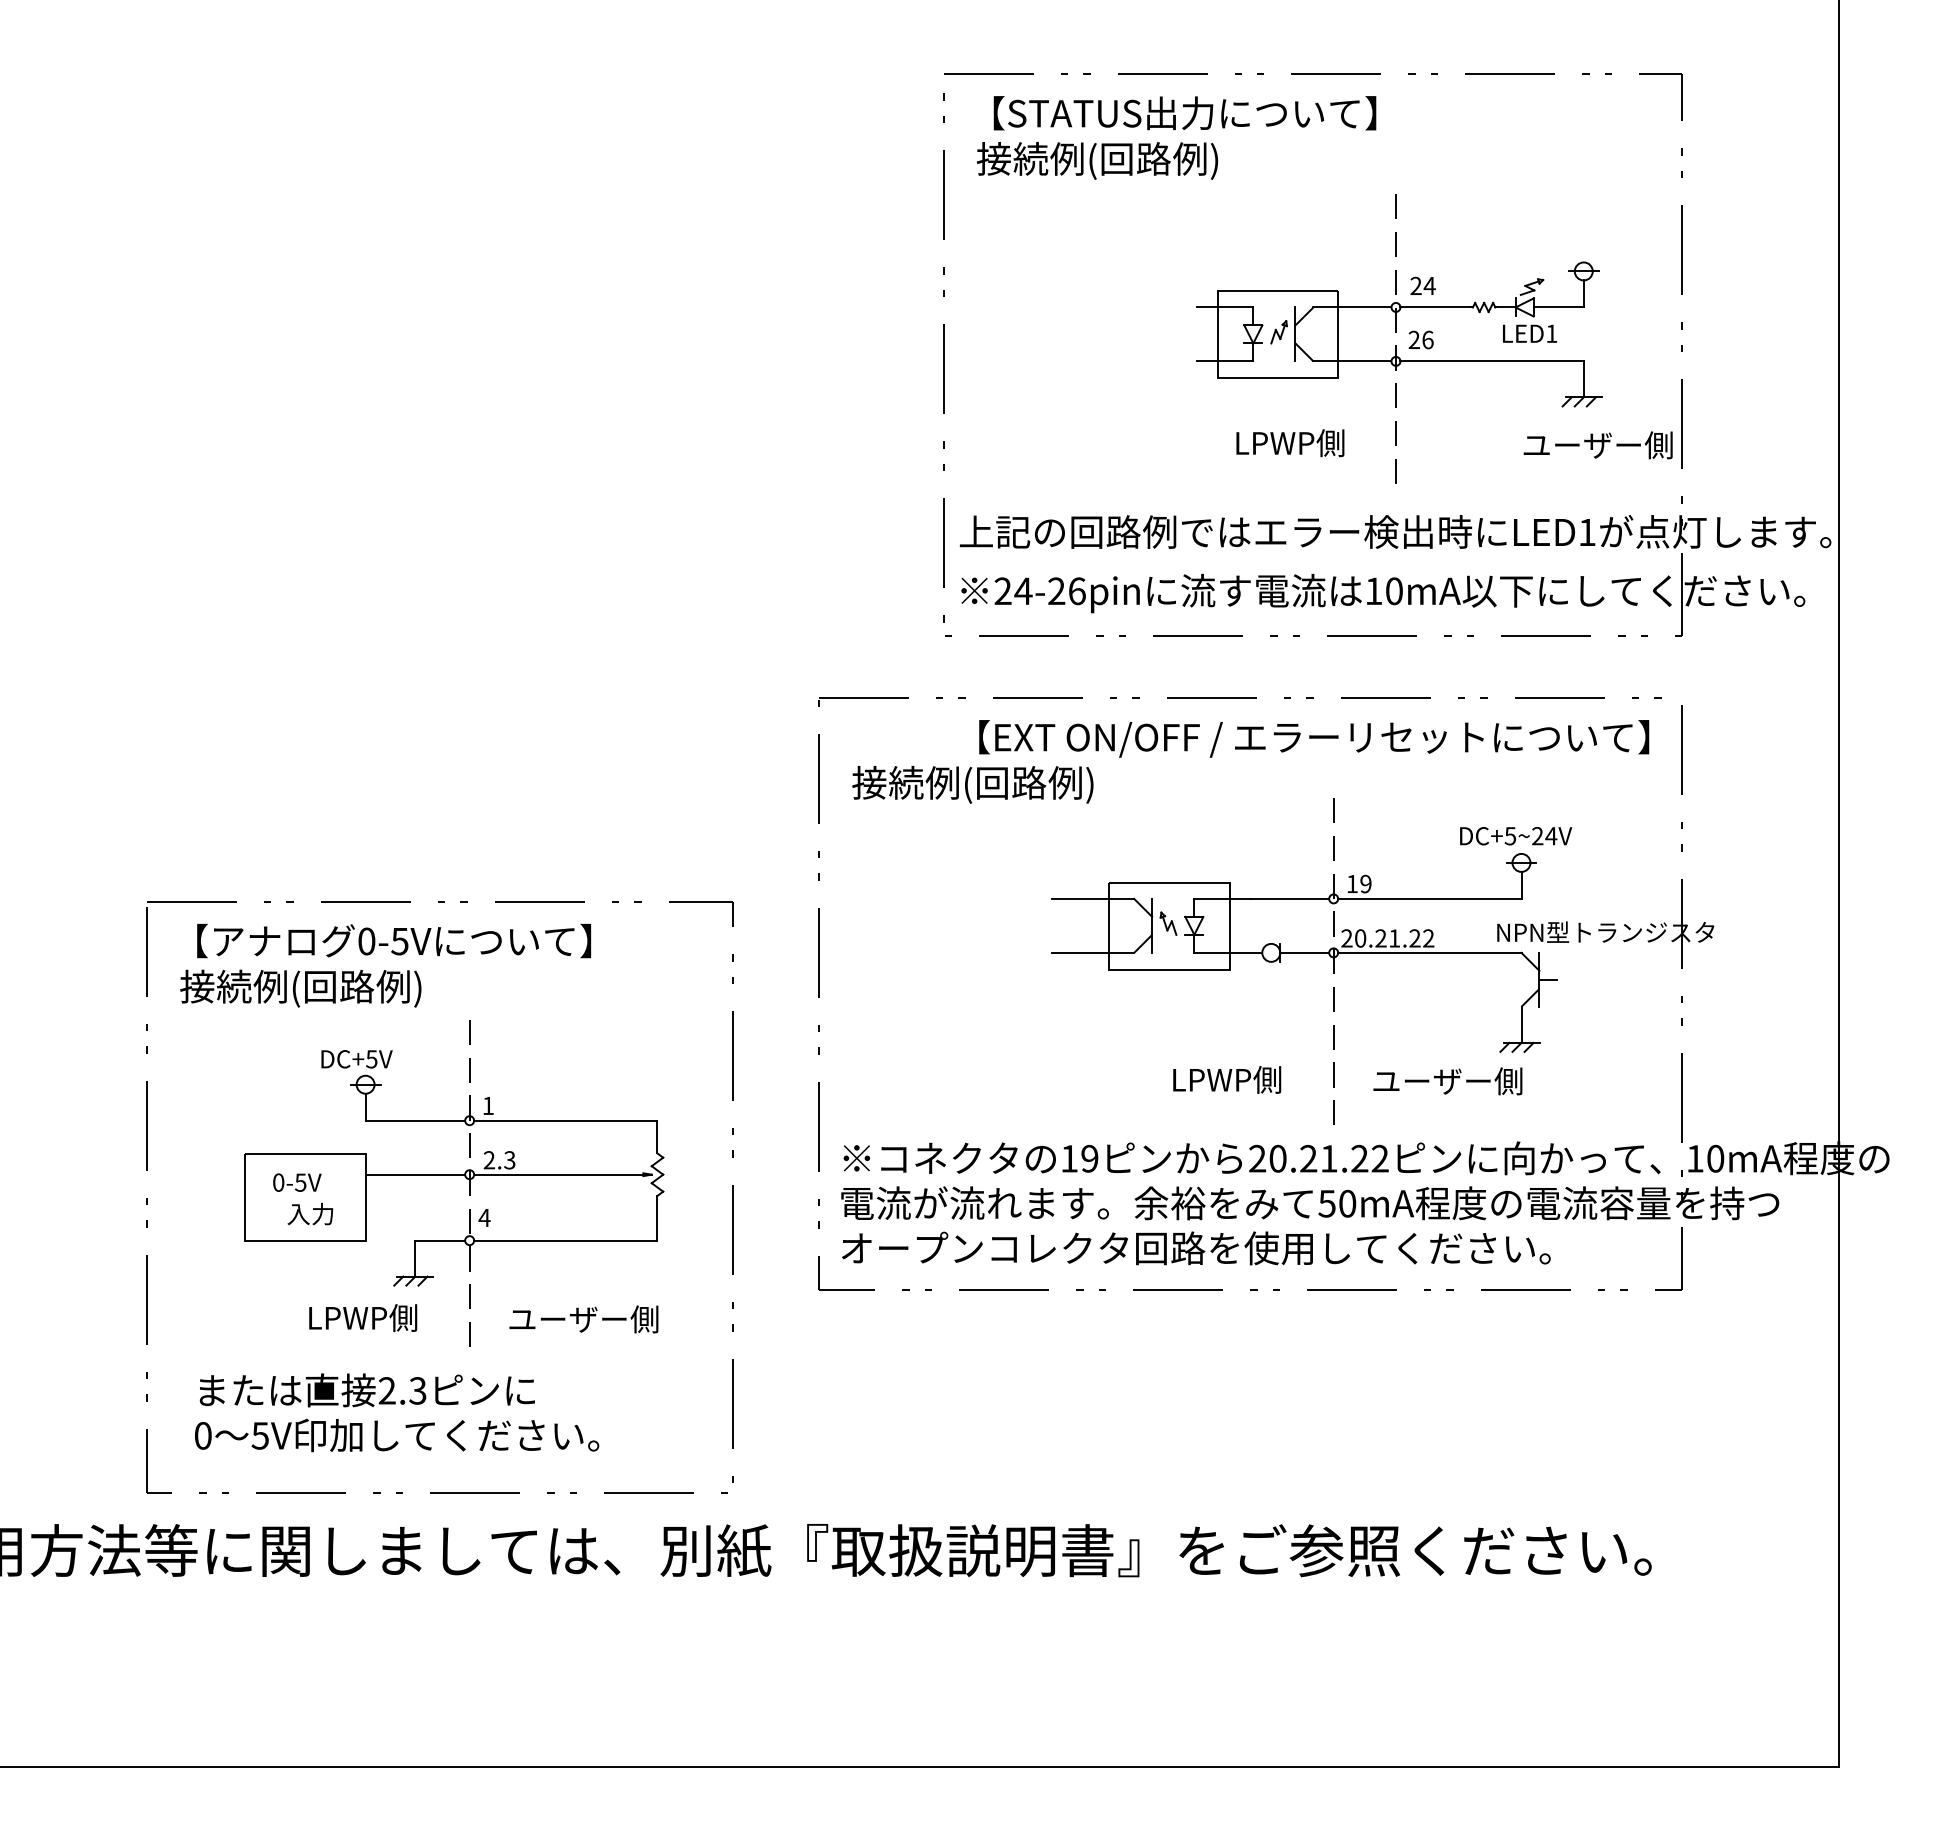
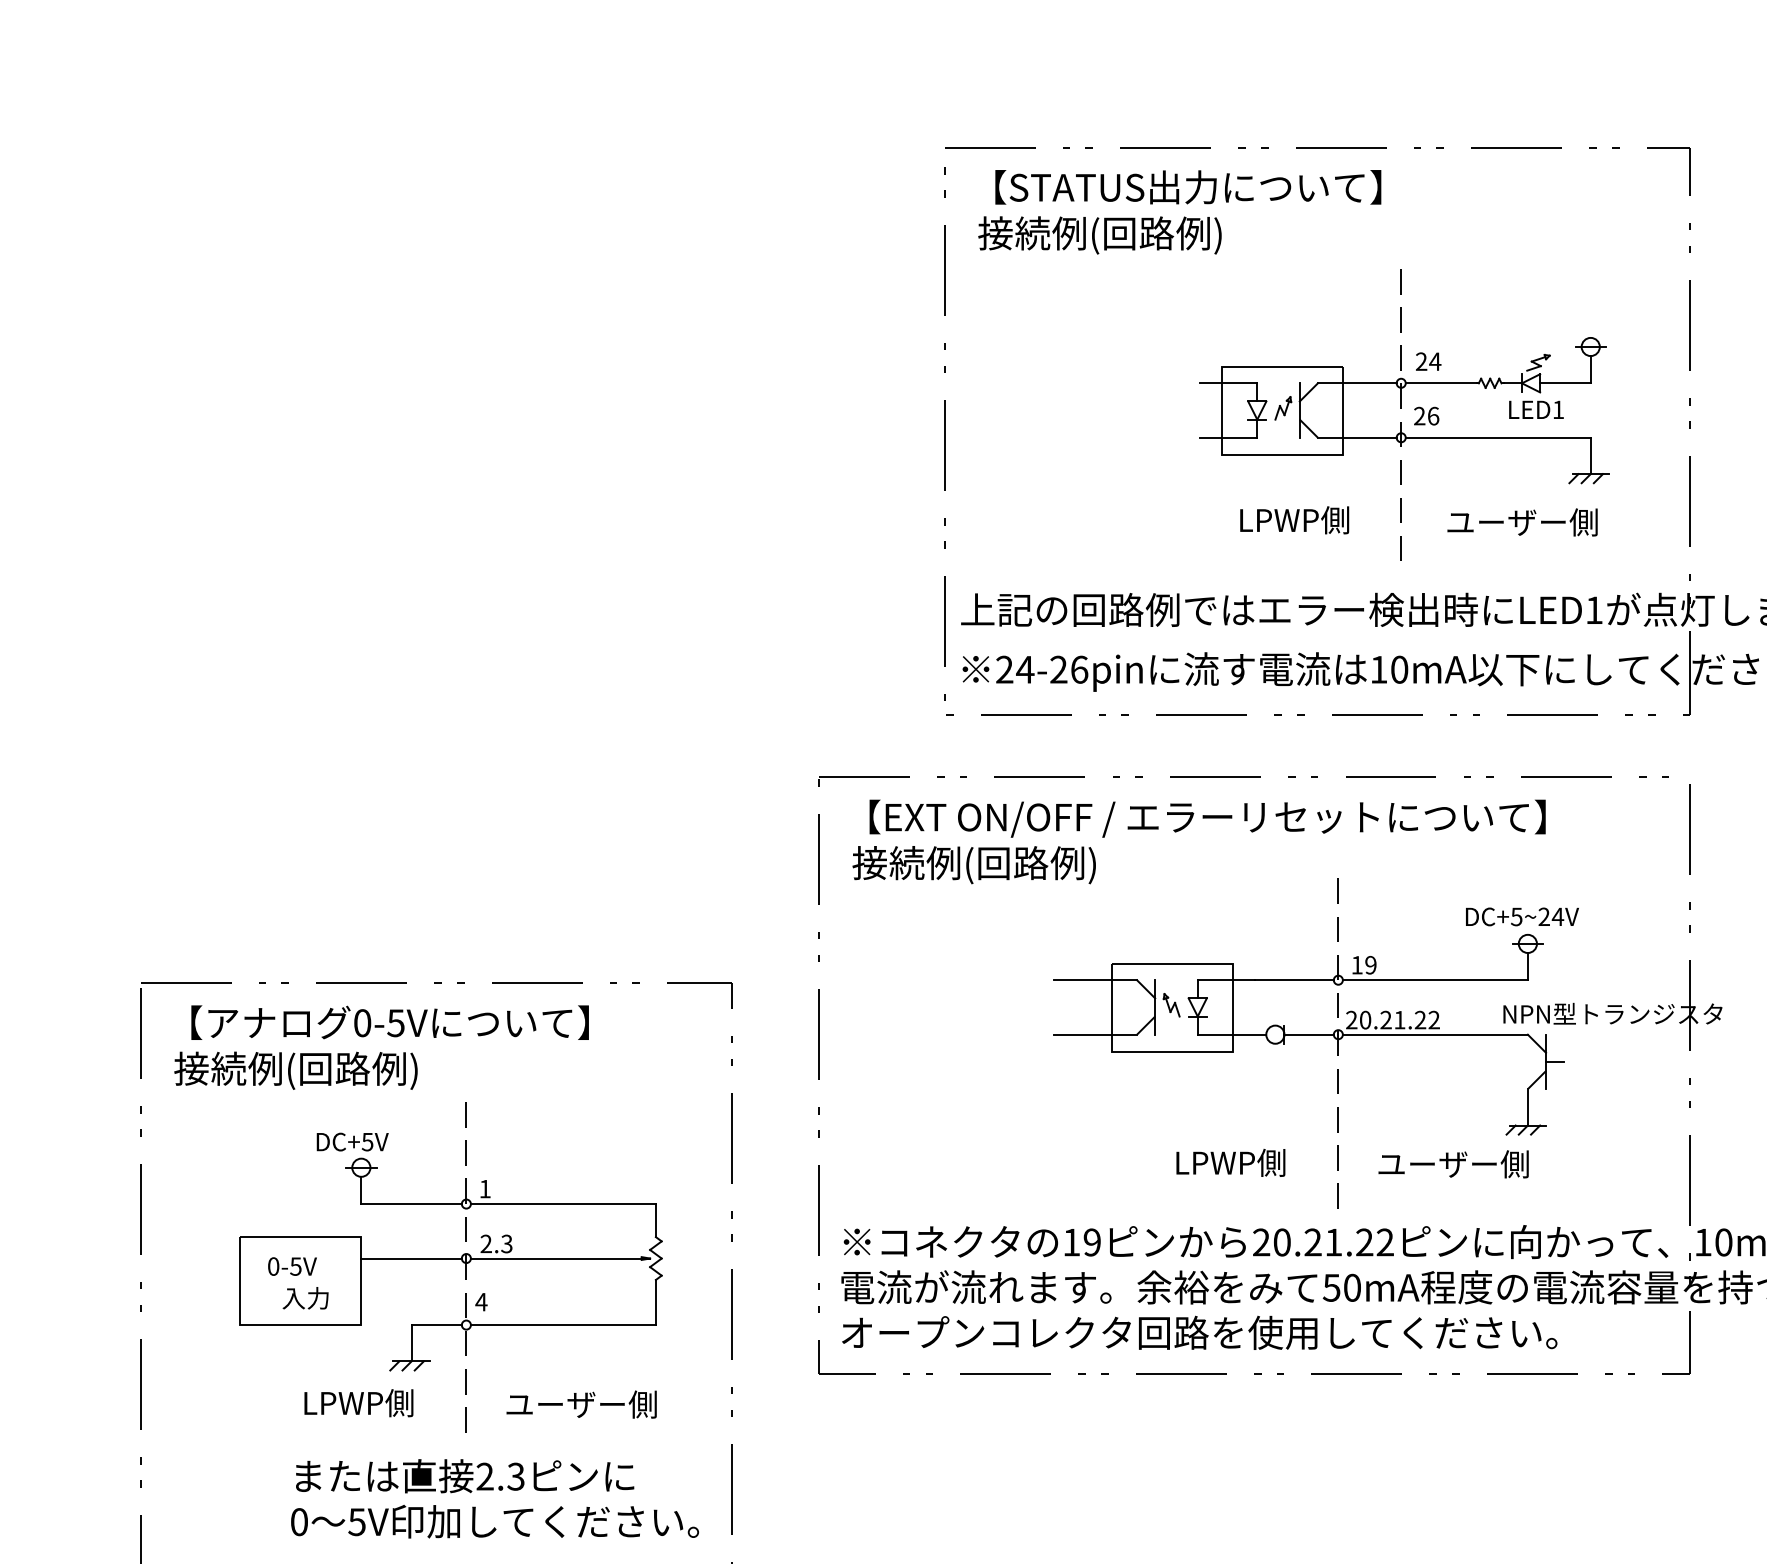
text: (1597, 445) -> (1521, 522), moved
text: (1314, 738) -> (1207, 818), moved
text: (397, 1412) -> (495, 1498), moved

